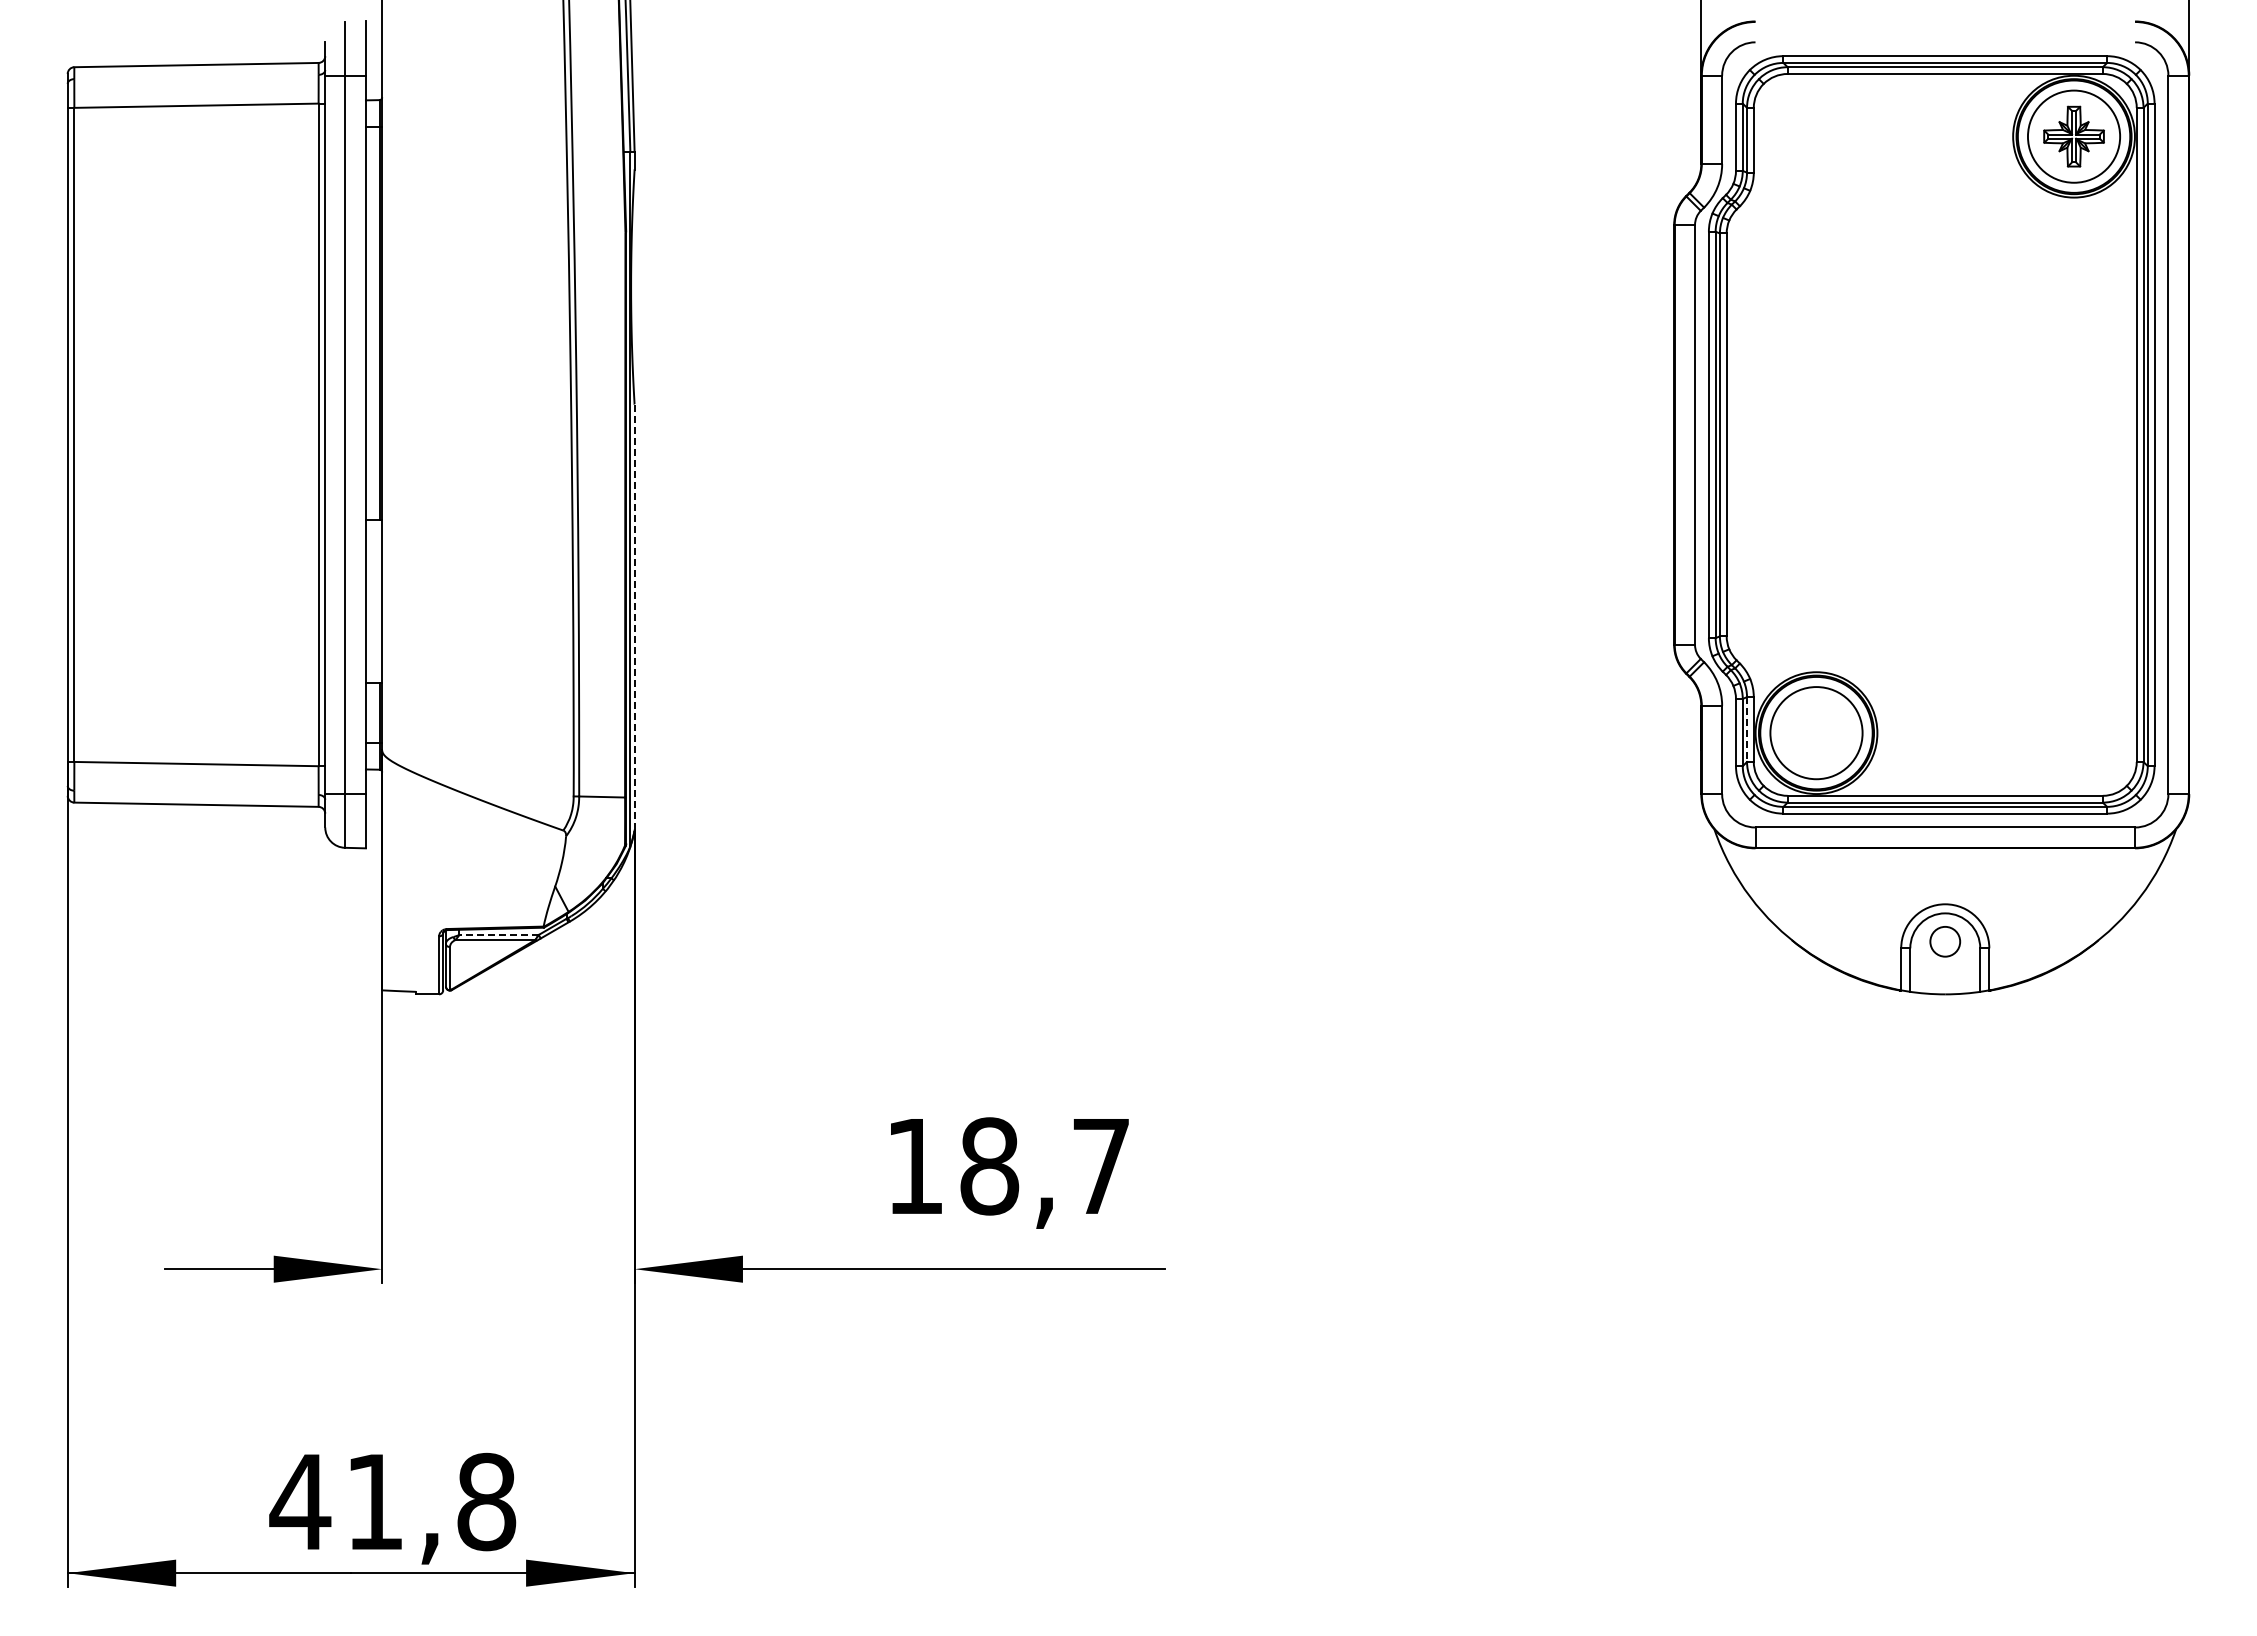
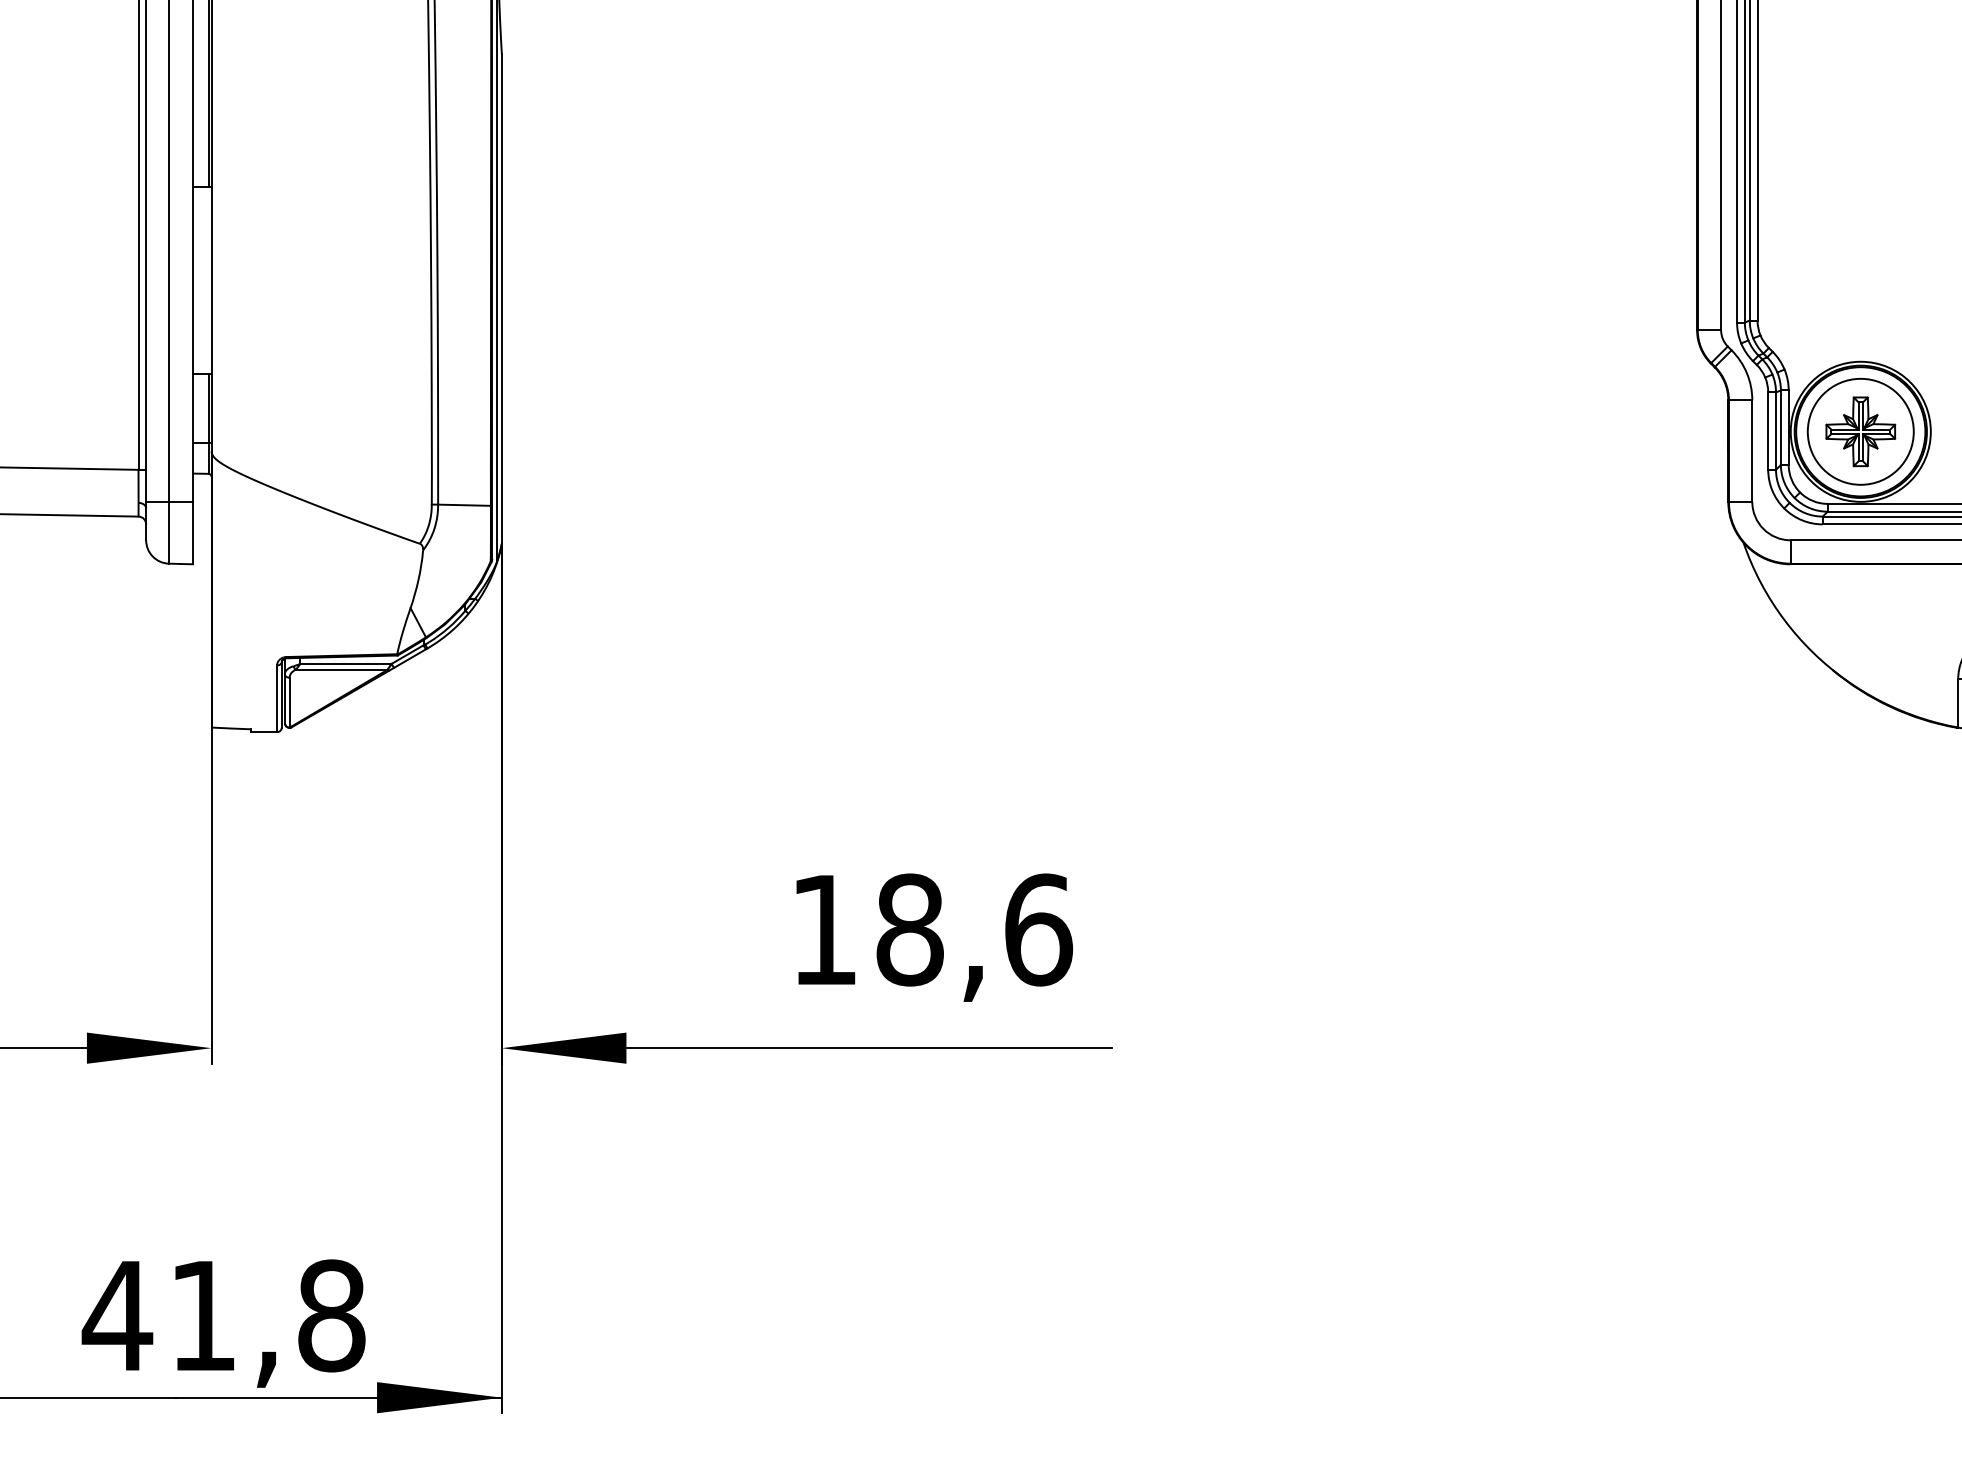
line: (634, 616) -> (501, 297), dashed -> solid
line: (1747, 730) -> (1781, 428), dashed -> solid
part: (1816, 732) -> (1860, 431), added
line: (499, 934) -> (346, 663), dashed -> solid
text: (1101, 1166) -> (1038, 930), 18,7 -> 18,6

